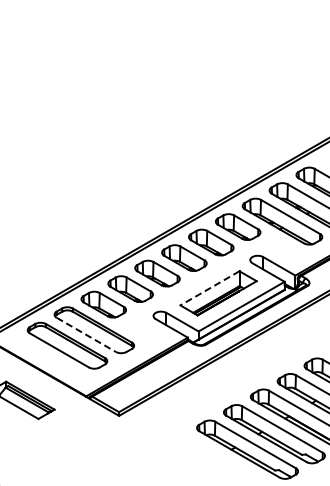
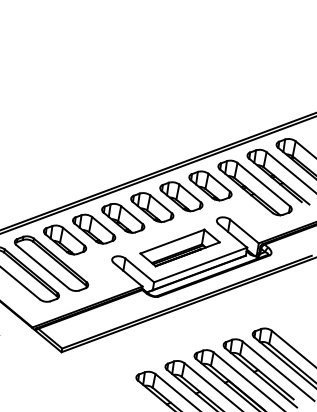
line: (209, 288) -> (171, 241), dashed -> solid
line: (86, 335) -> (42, 267), dashed -> solid

